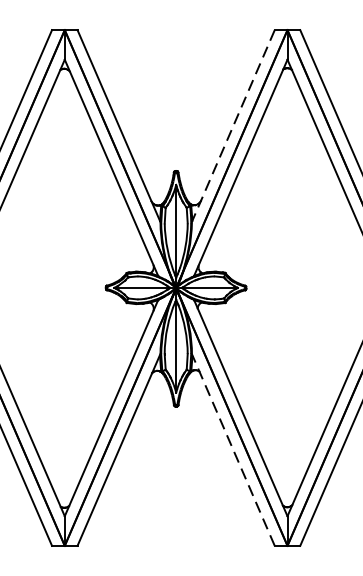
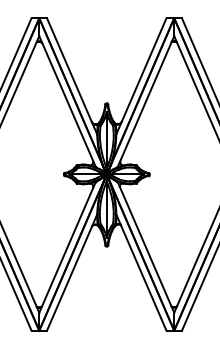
line: (233, 126) -> (141, 76), dashed -> solid
line: (233, 449) -> (141, 272), dashed -> solid

